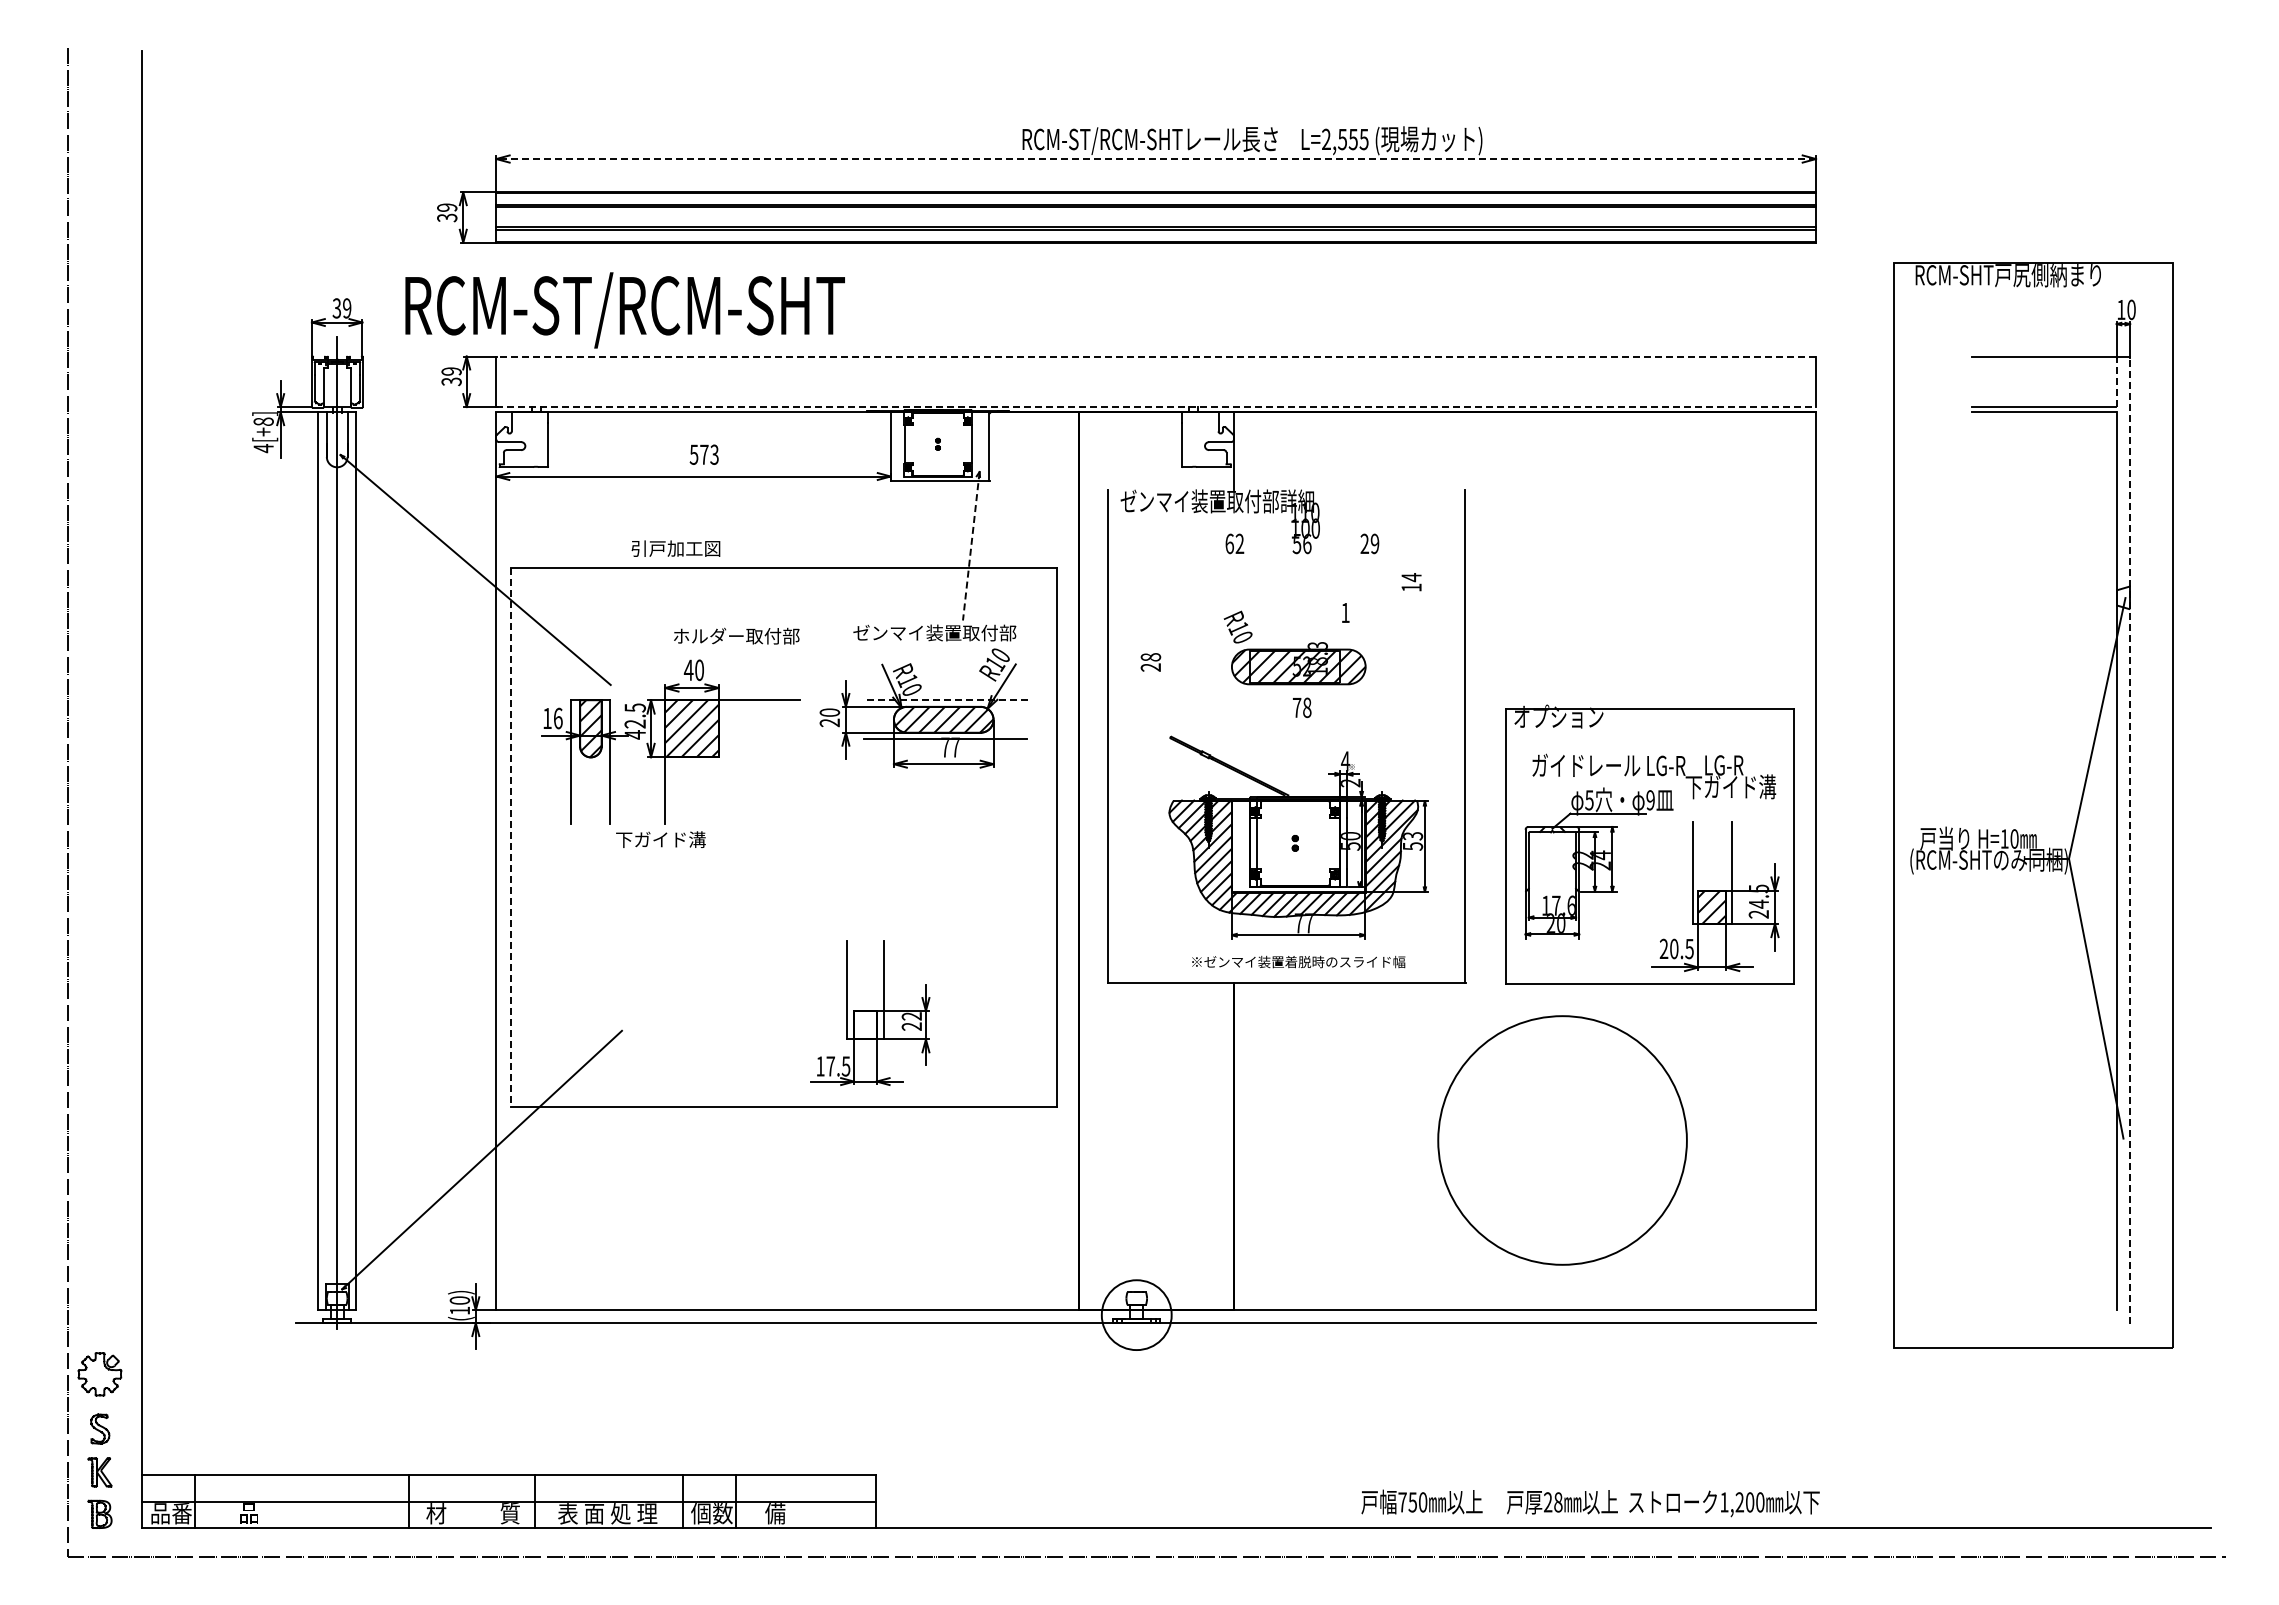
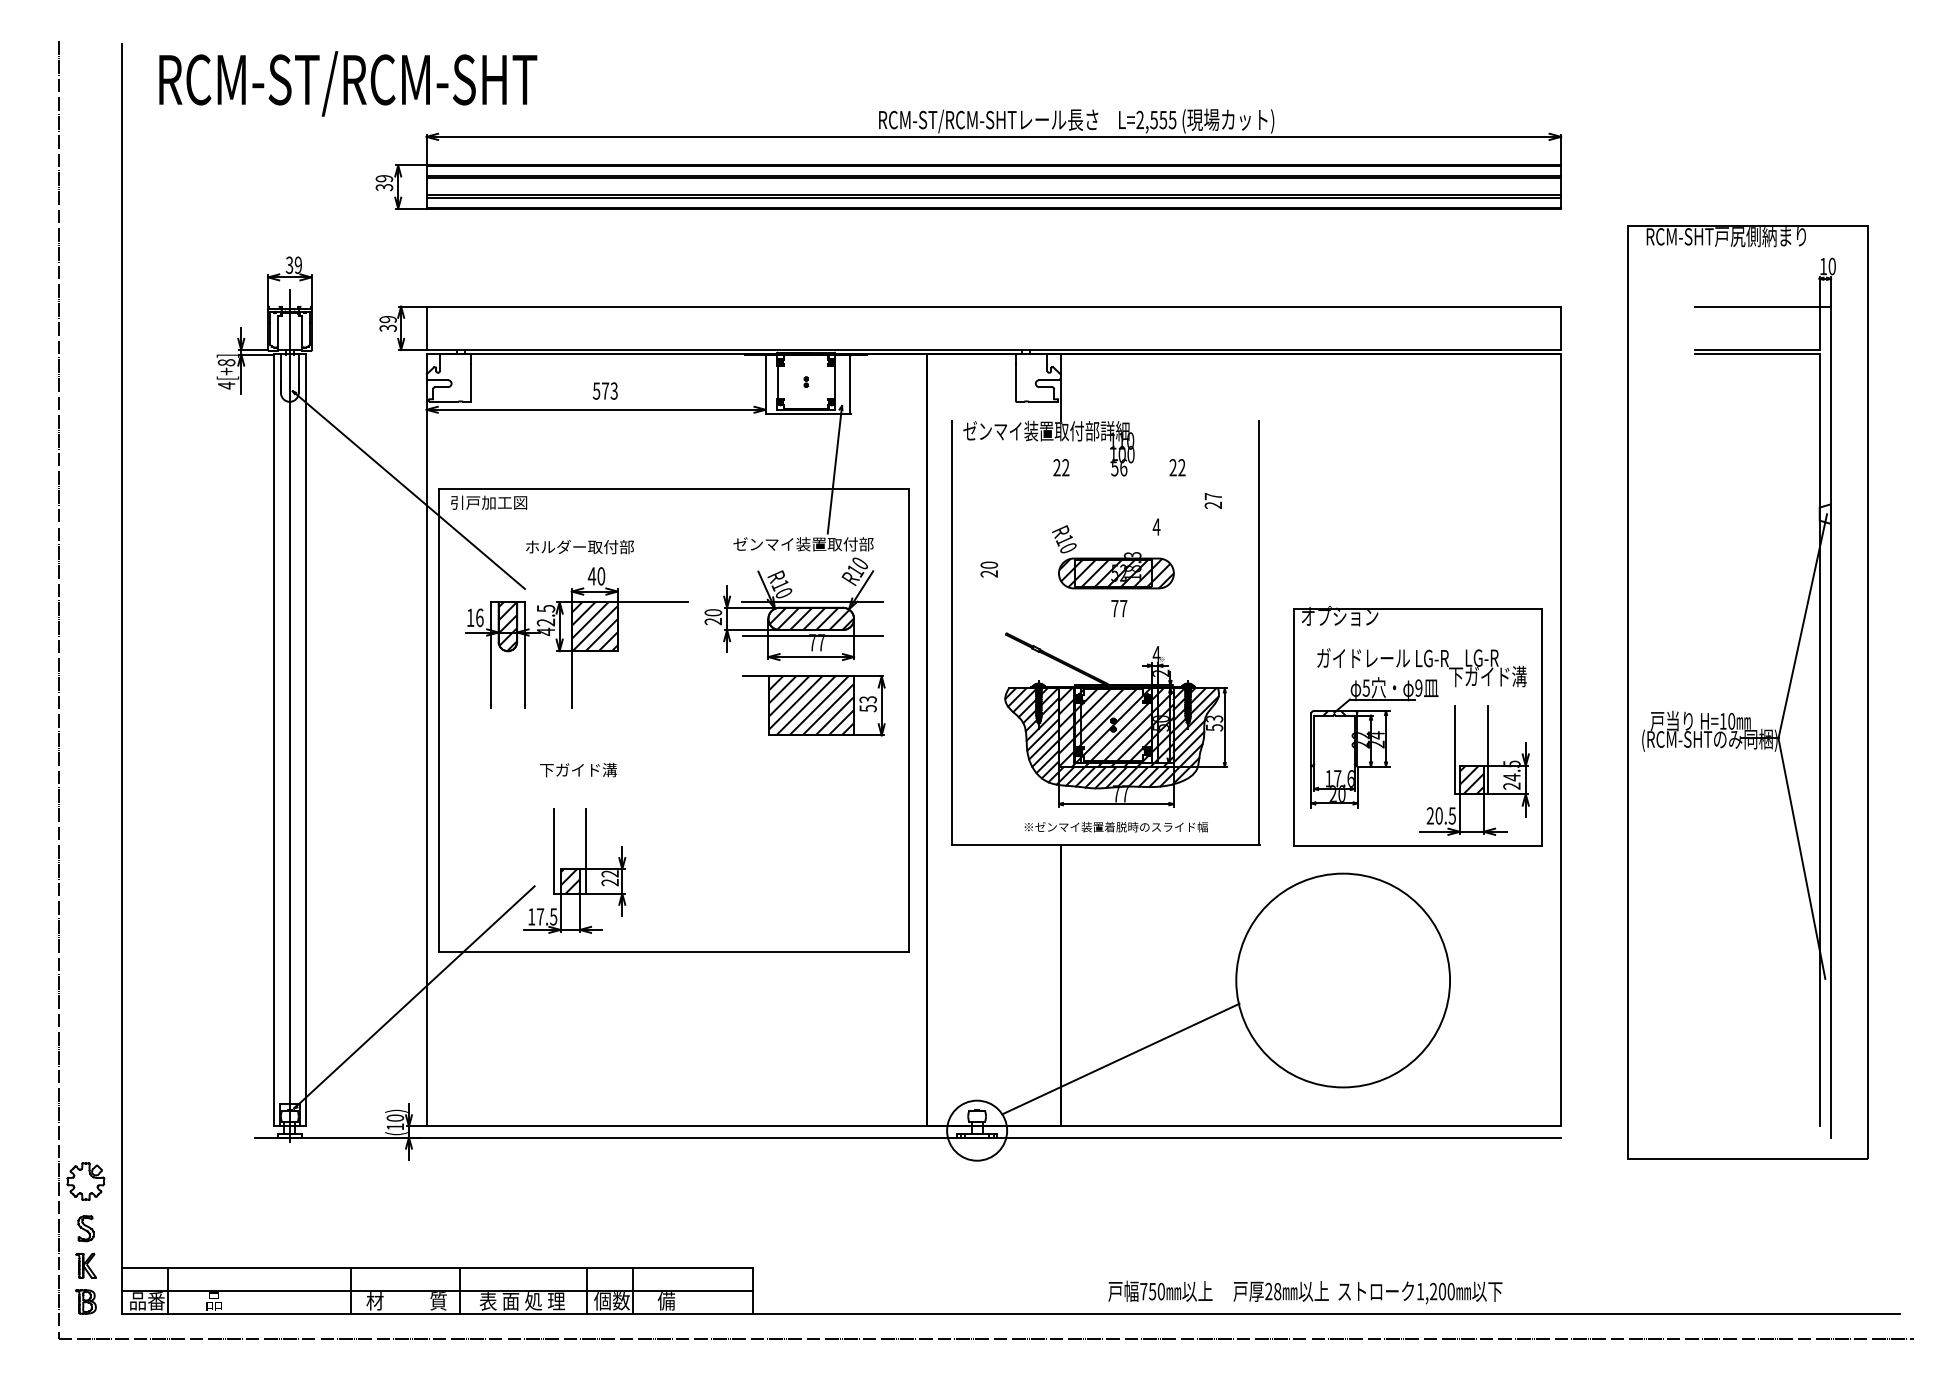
line: (1156, 159) -> (994, 137), dashed -> solid
text: (624, 310) -> (347, 83), moved
line: (1156, 356) -> (994, 306), dashed -> solid
line: (2116, 381) -> (1819, 328), dashed -> solid
line: (1156, 407) -> (994, 350), dashed -> solid
text: (1229, 543) -> (1056, 467), 62 -> 22
text: (1374, 544) -> (1181, 468), 29 -> 22
line: (971, 546) -> (835, 469), dashed -> solid
text: (675, 548) -> (488, 502), moved
text: (1411, 582) -> (1213, 500), 14 -> 27
text: (1345, 612) -> (1156, 526), 1 -> 4
text: (736, 635) -> (579, 546), moved
text: (1150, 657) -> (988, 565), 28 -> 20
line: (945, 700) -> (812, 602), dashed -> solid
text: (1307, 707) -> (1123, 608), 78 -> 77
part: (946, 820) -> (813, 705), added
line: (510, 838) -> (438, 720), dashed -> solid
text: (660, 839) -> (578, 769), moved
line: (2129, 839) -> (1830, 721), dashed -> solid
hatch: (1298, 846) -> (1116, 727), added
part: (870, 1012) -> (574, 870), moved
line: (1303, 1231) -> (1120, 1058), added
text: (1590, 1503) -> (1305, 1292), moved

